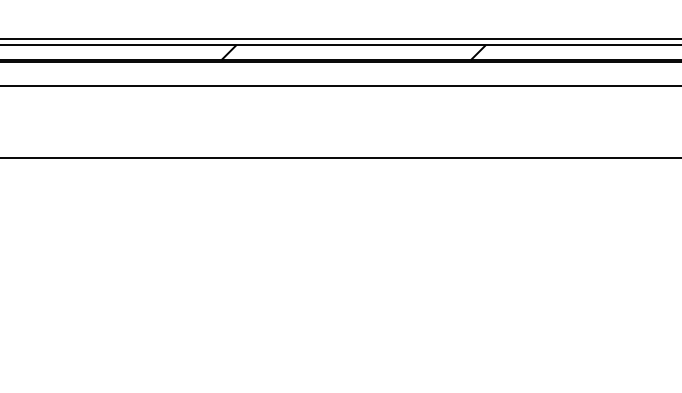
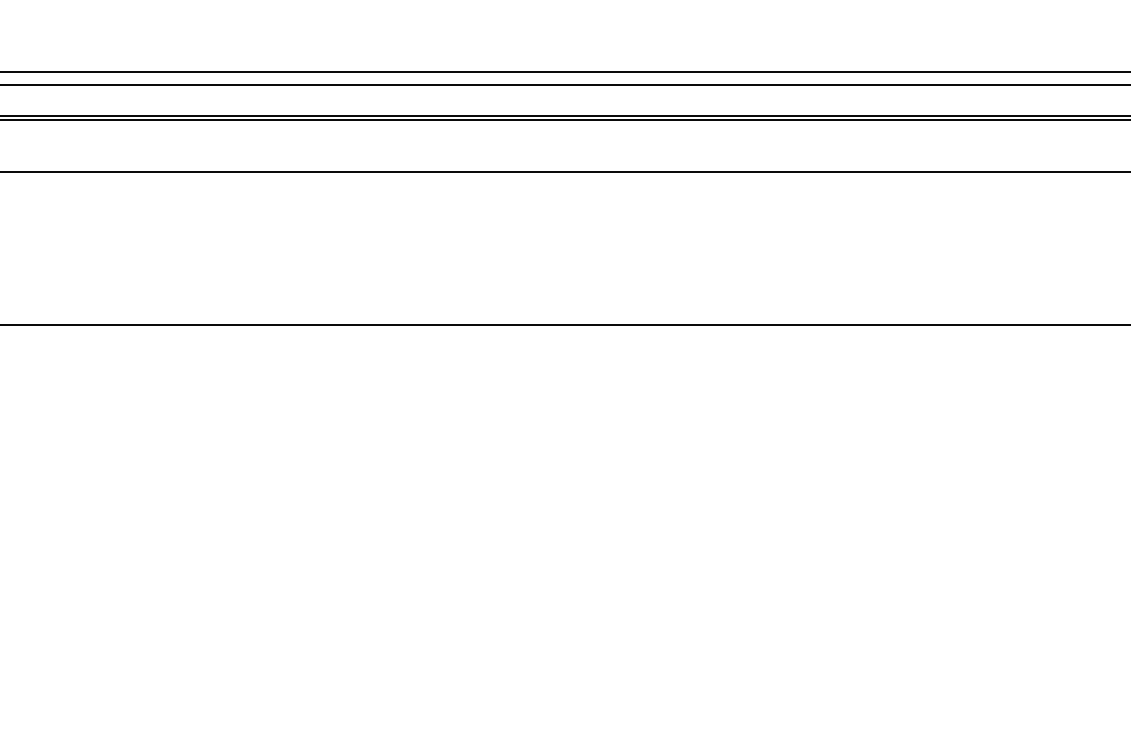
hatch: (353, 52) -> (659, 100), removed

